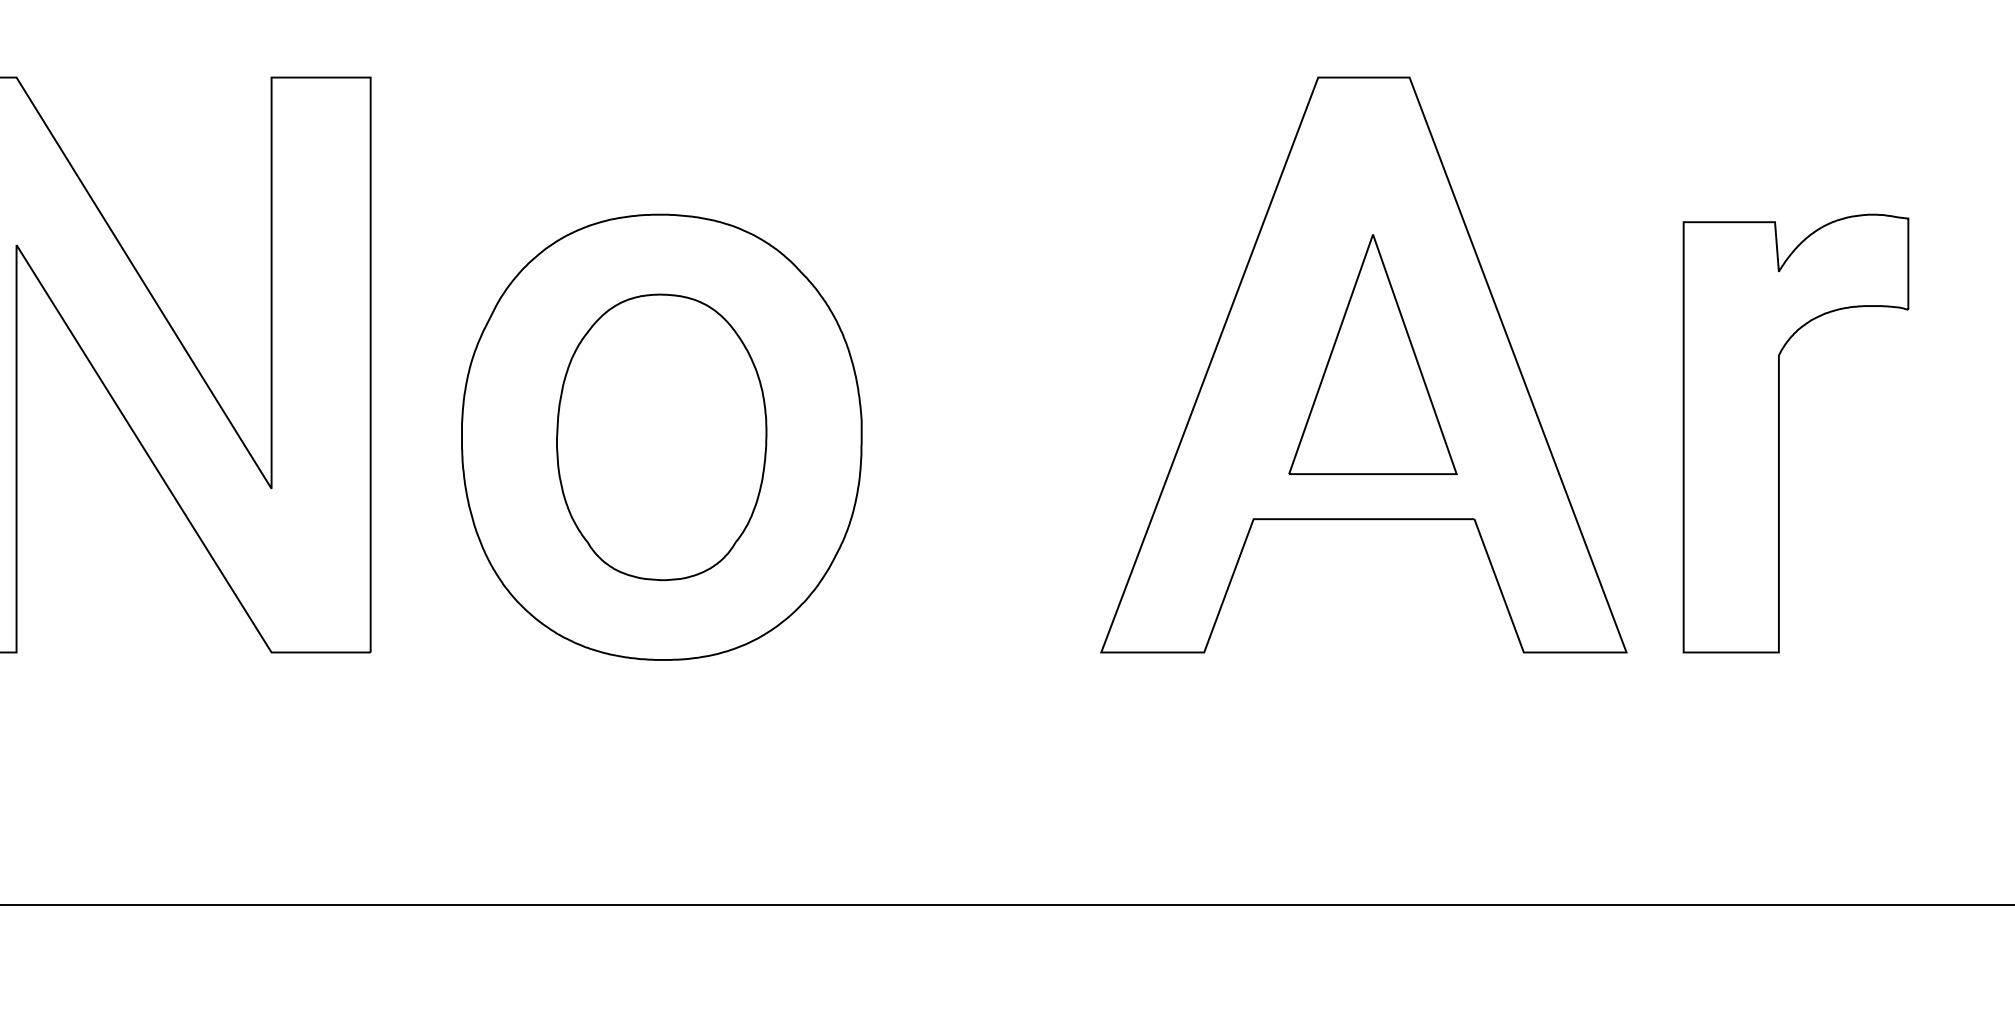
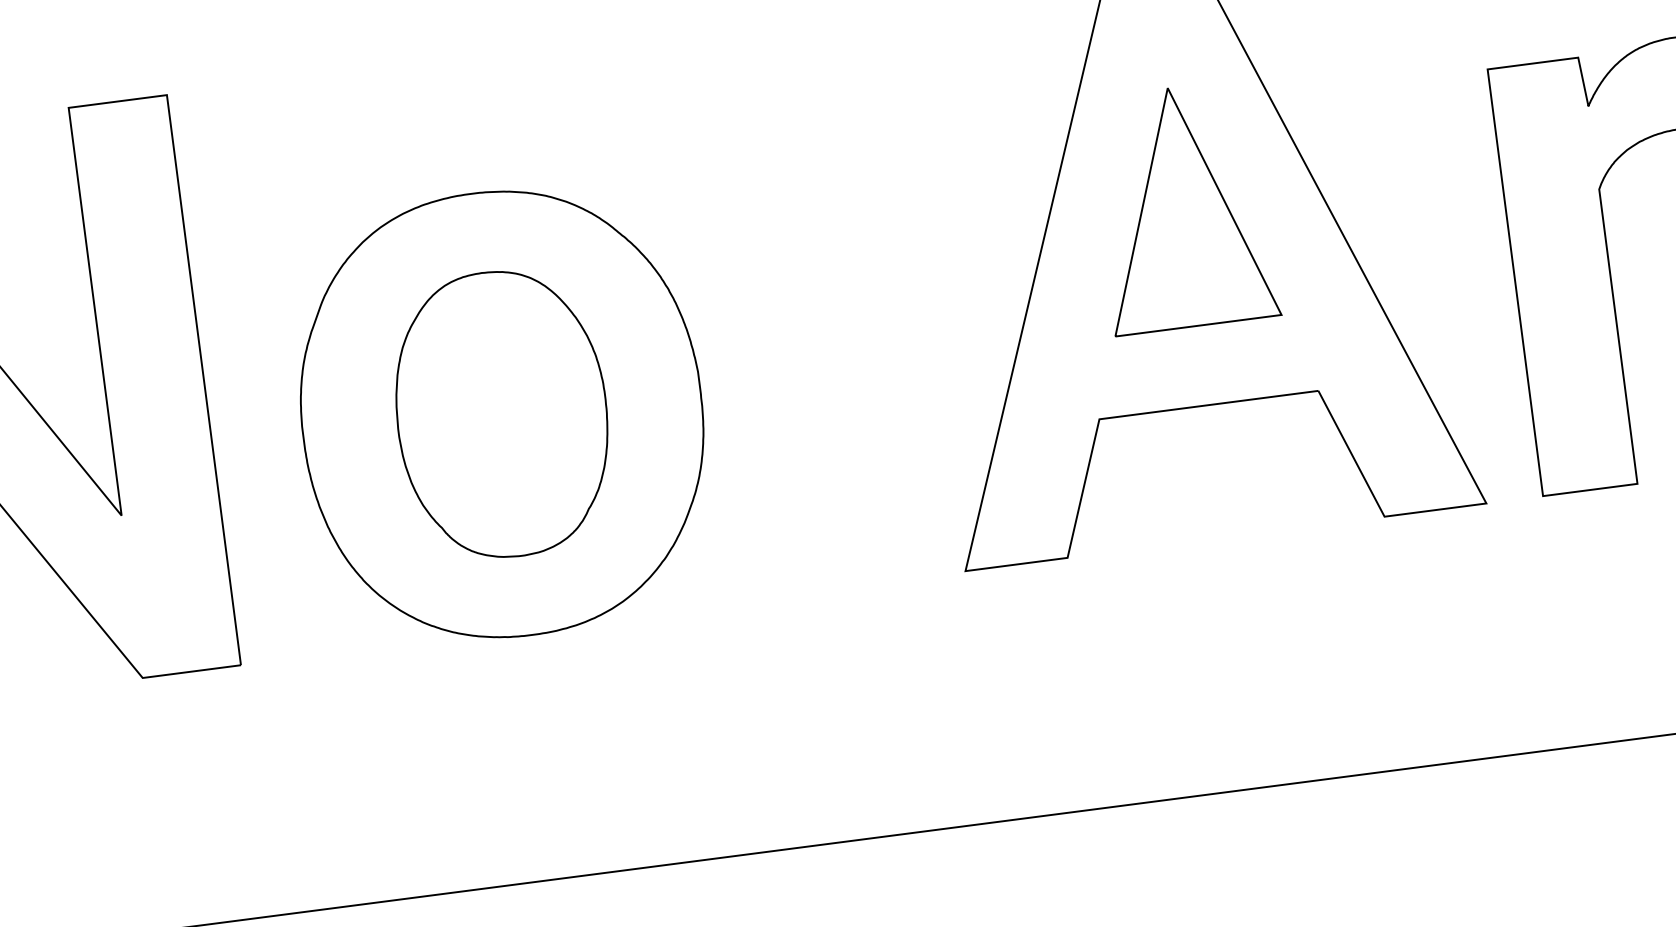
part: (1372, 354) -> (1182, 207), moved

